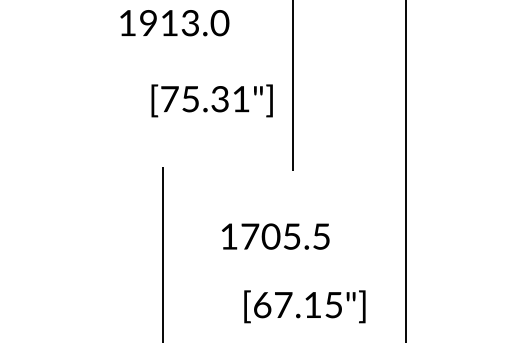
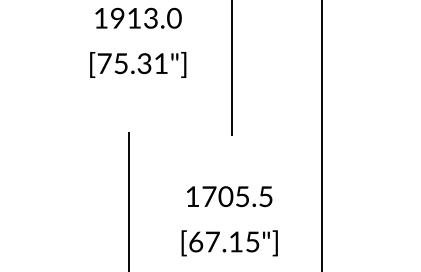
text: (212, 100) -> (138, 64), moved
text: (275, 236) -> (229, 196), moved
text: (304, 307) -> (229, 243), moved

